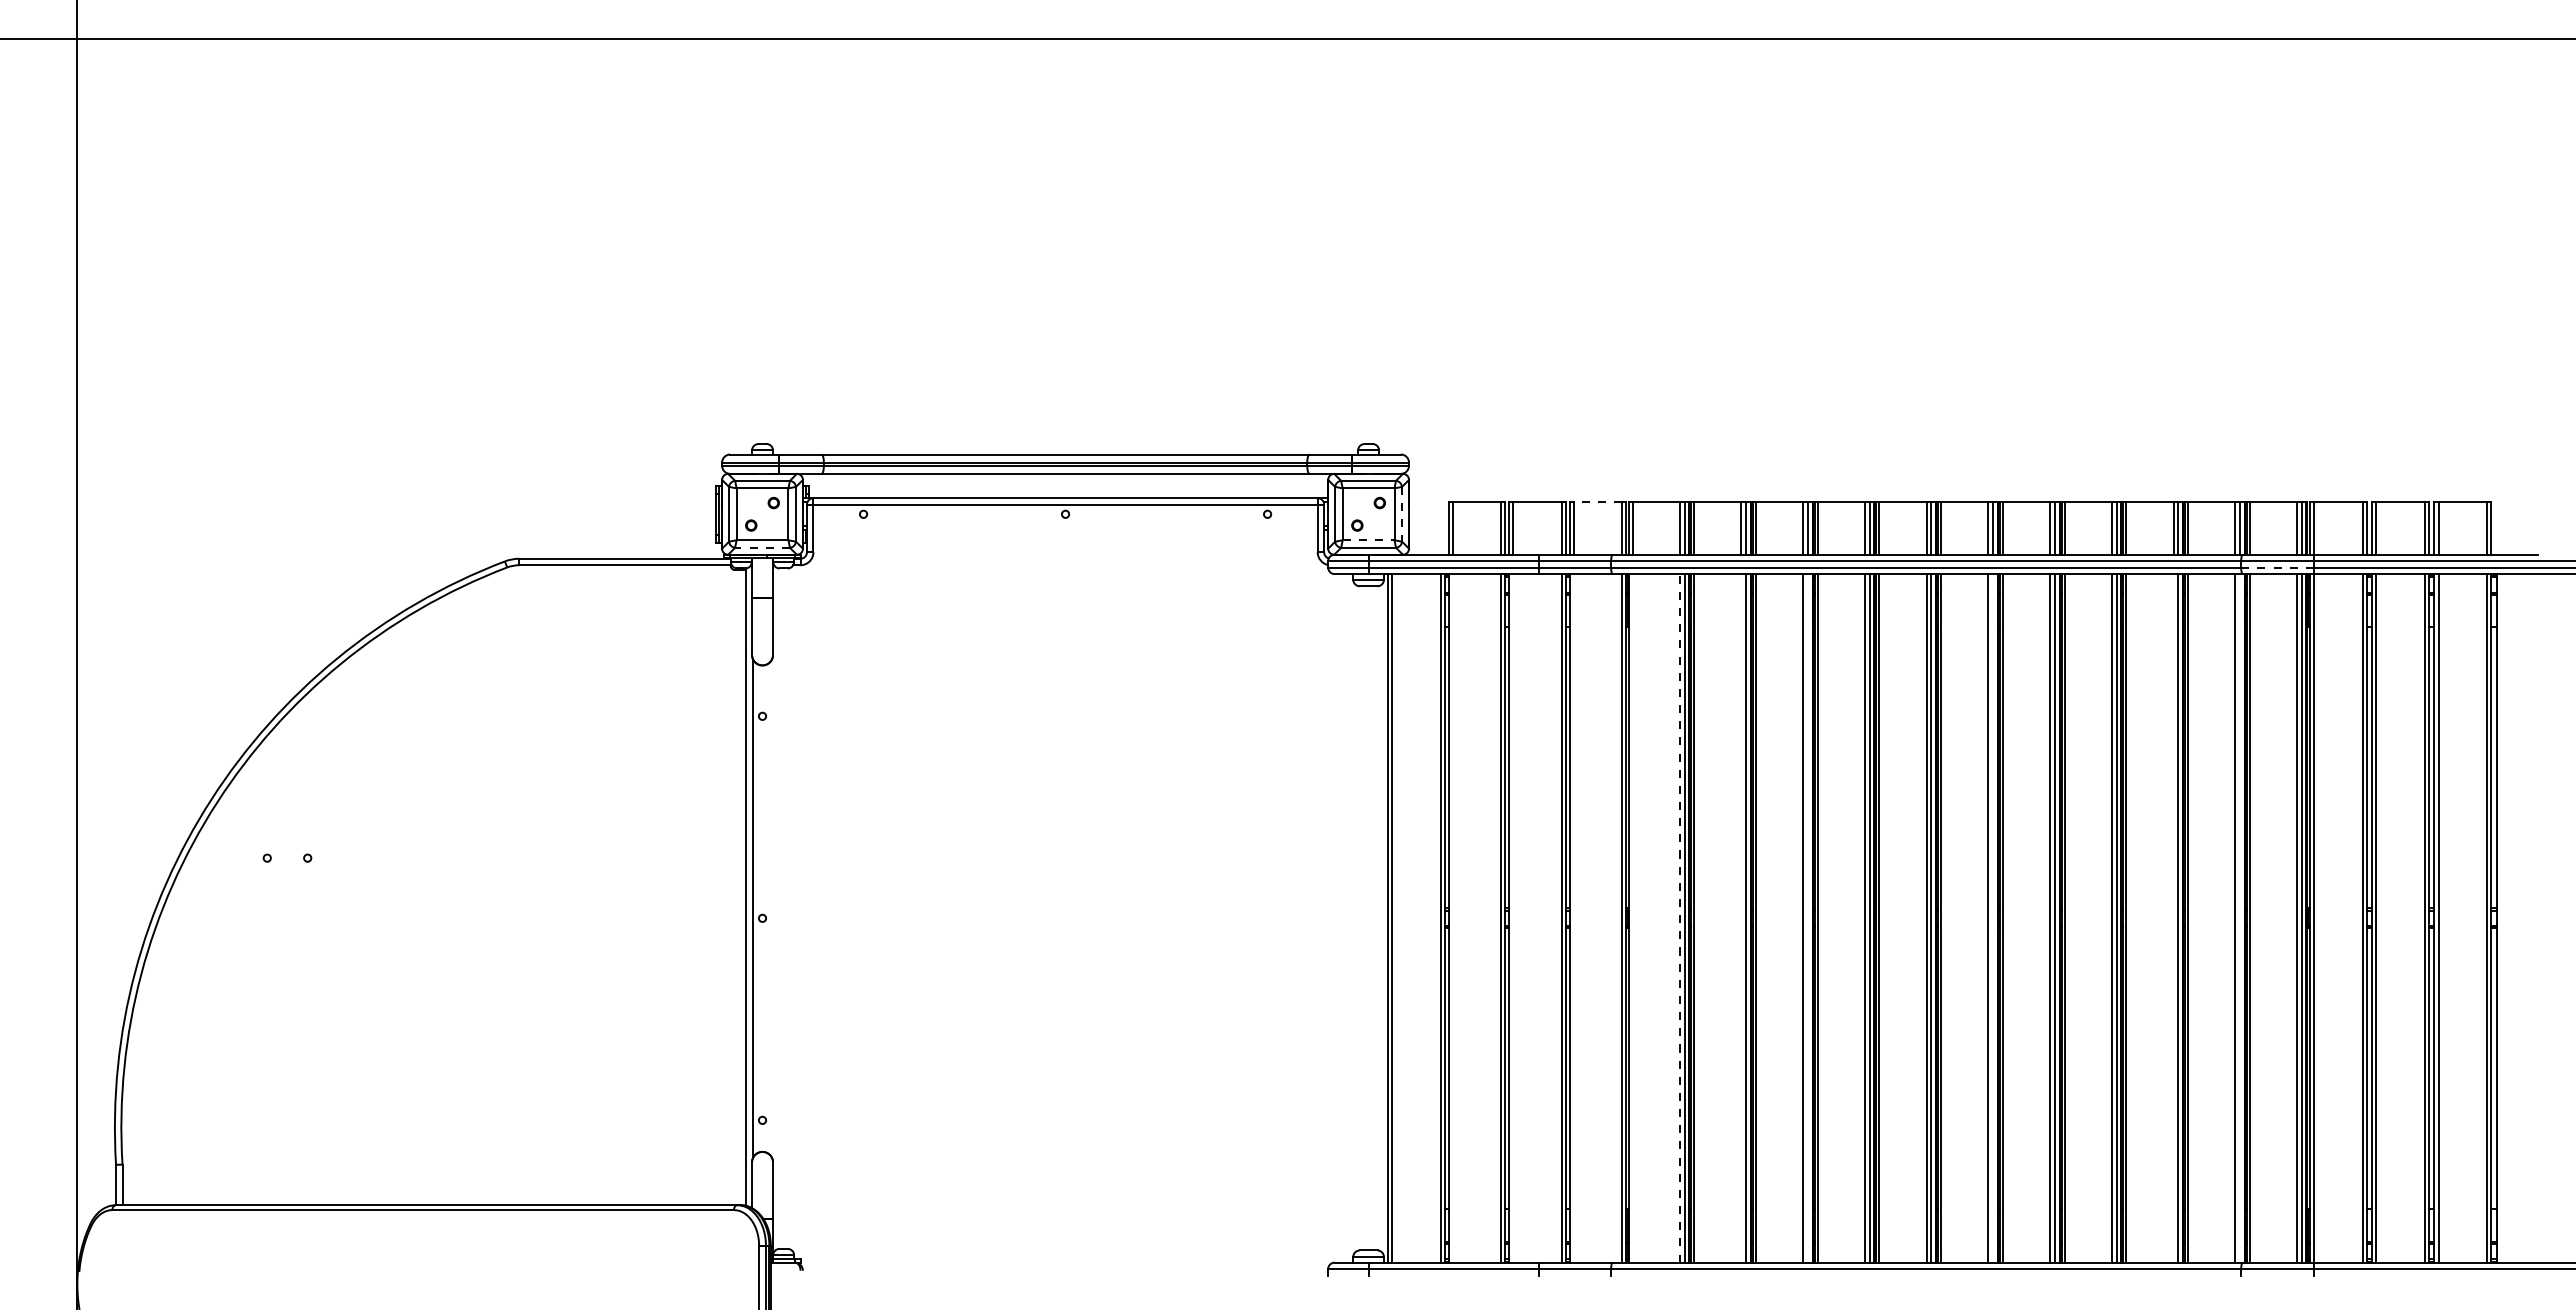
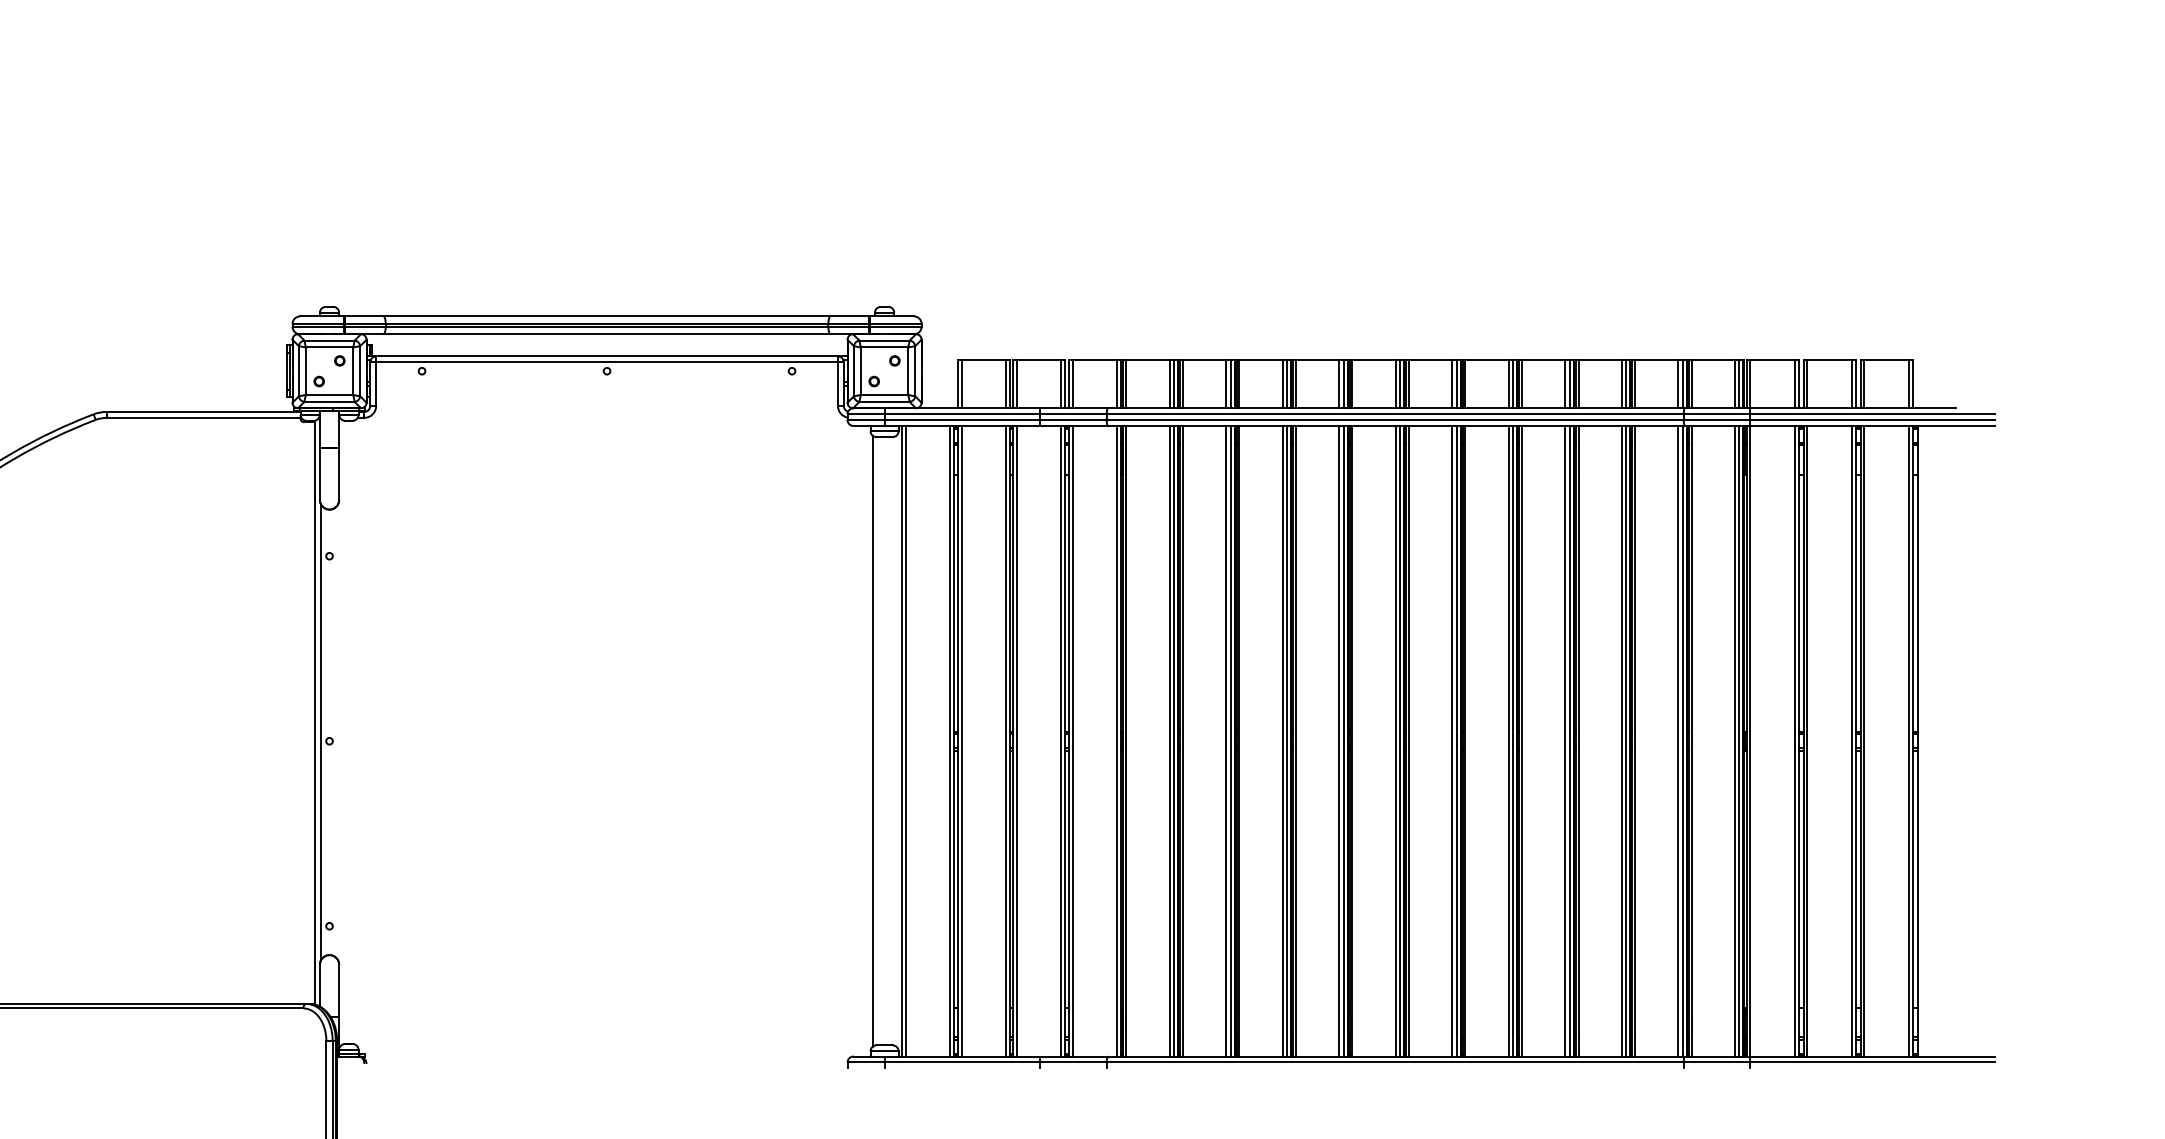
line: (1597, 502) -> (1094, 360), dashed -> solid
line: (1402, 514) -> (915, 371), dashed -> solid
line: (1368, 540) -> (884, 395), dashed -> solid
line: (762, 547) -> (329, 401), dashed -> solid
line: (2277, 567) -> (1716, 419), dashed -> solid
line: (1355, 917) -> (872, 740), added
line: (1679, 917) -> (1169, 740), dashed -> solid
line: (1452, 918) -> (961, 741), added
line: (1513, 918) -> (1017, 741), added
line: (1573, 918) -> (1072, 741), added
line: (1632, 918) -> (1126, 741), added
line: (1741, 918) -> (1226, 741), added
line: (1808, 918) -> (1287, 741), added
line: (1993, 918) -> (1456, 741), added
line: (2173, 918) -> (1621, 741), added
line: (2240, 918) -> (1683, 741), added

